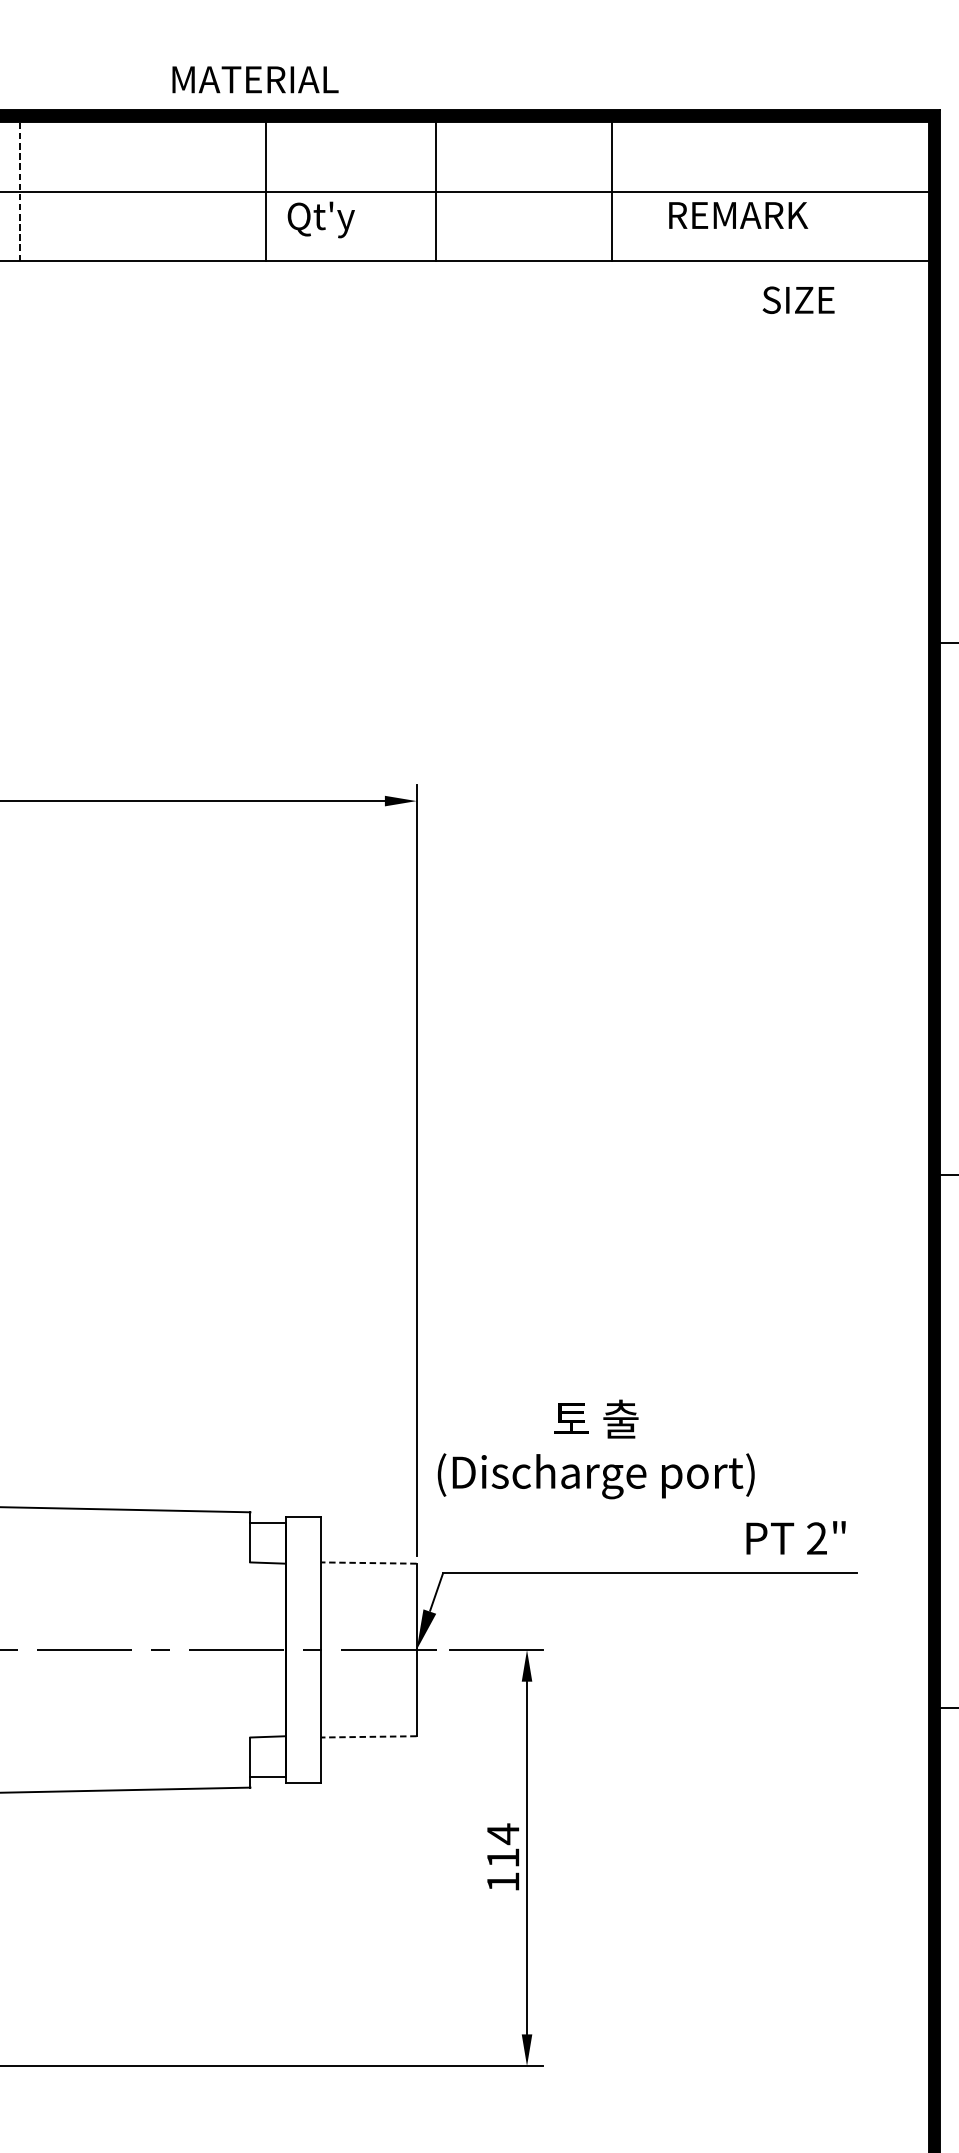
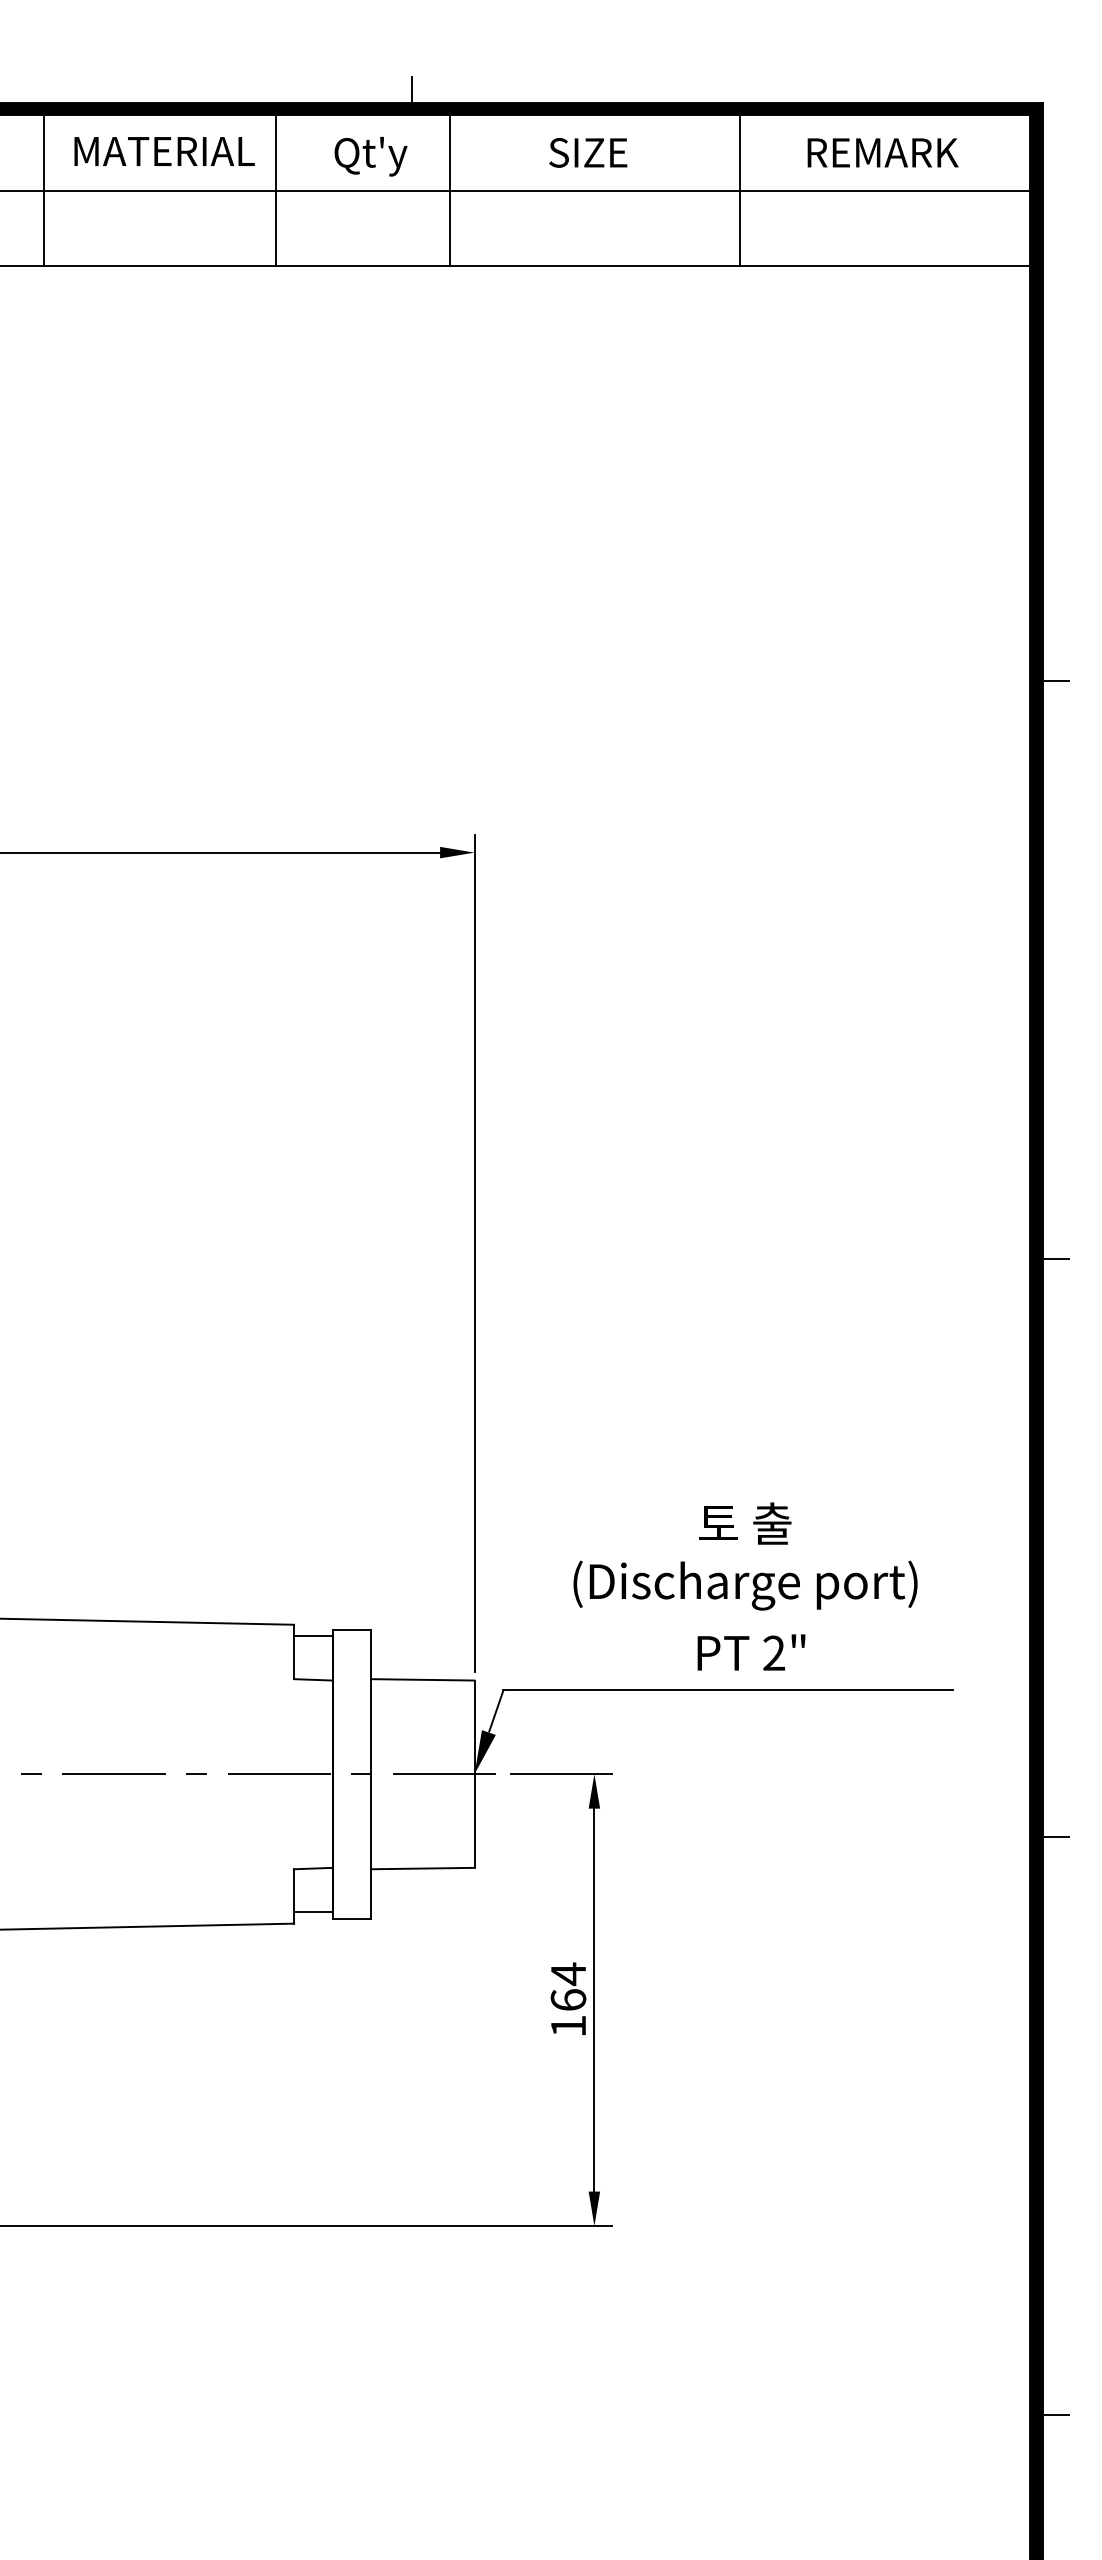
text: (255, 79) -> (164, 151), moved
line: (358, 98) -> (411, 89), added
line: (20, 191) -> (44, 190), dashed -> solid
line: (266, 191) -> (276, 190), moved
line: (435, 191) -> (450, 190), moved
line: (611, 191) -> (740, 190), moved
text: (738, 215) -> (882, 152), moved
text: (320, 219) -> (370, 156), moved
text: (798, 299) -> (588, 152), moved
text: (596, 1449) -> (745, 1556), moved
text: (796, 1537) -> (751, 1652), moved
line: (368, 1562) -> (422, 1679), dashed -> solid
line: (368, 1736) -> (422, 1868), dashed -> solid
text: (503, 1857) -> (568, 1999), 114 -> 164

